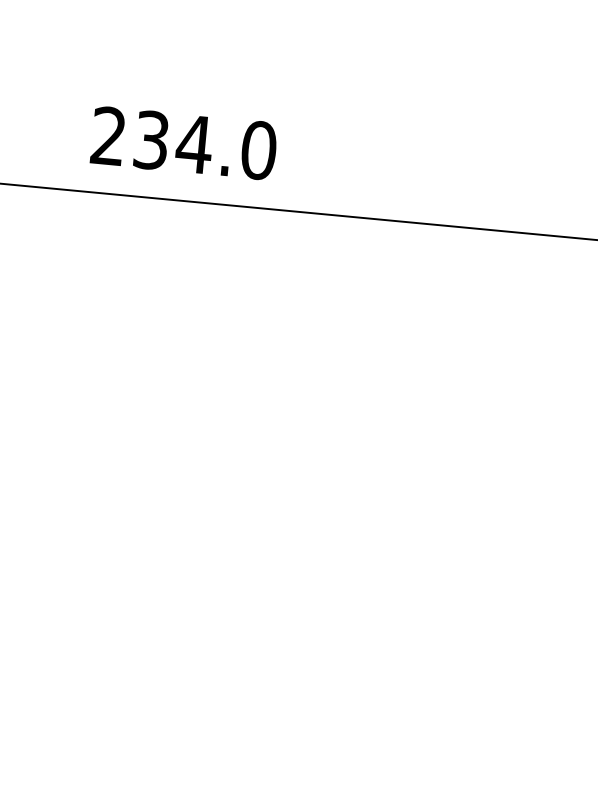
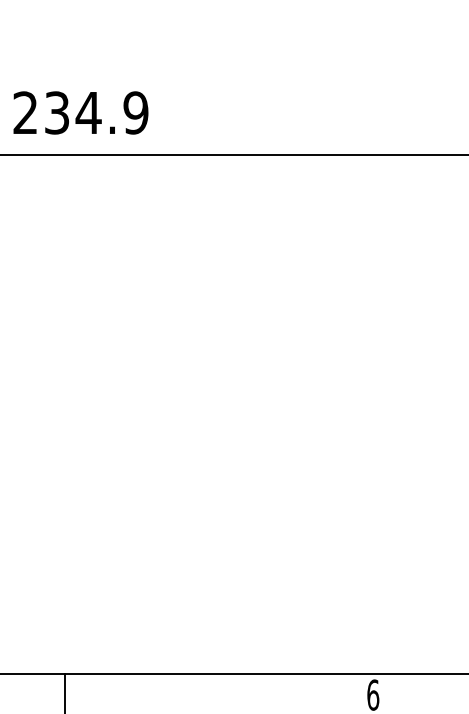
text: (258, 149) -> (135, 112), 234.0 -> 234.9

